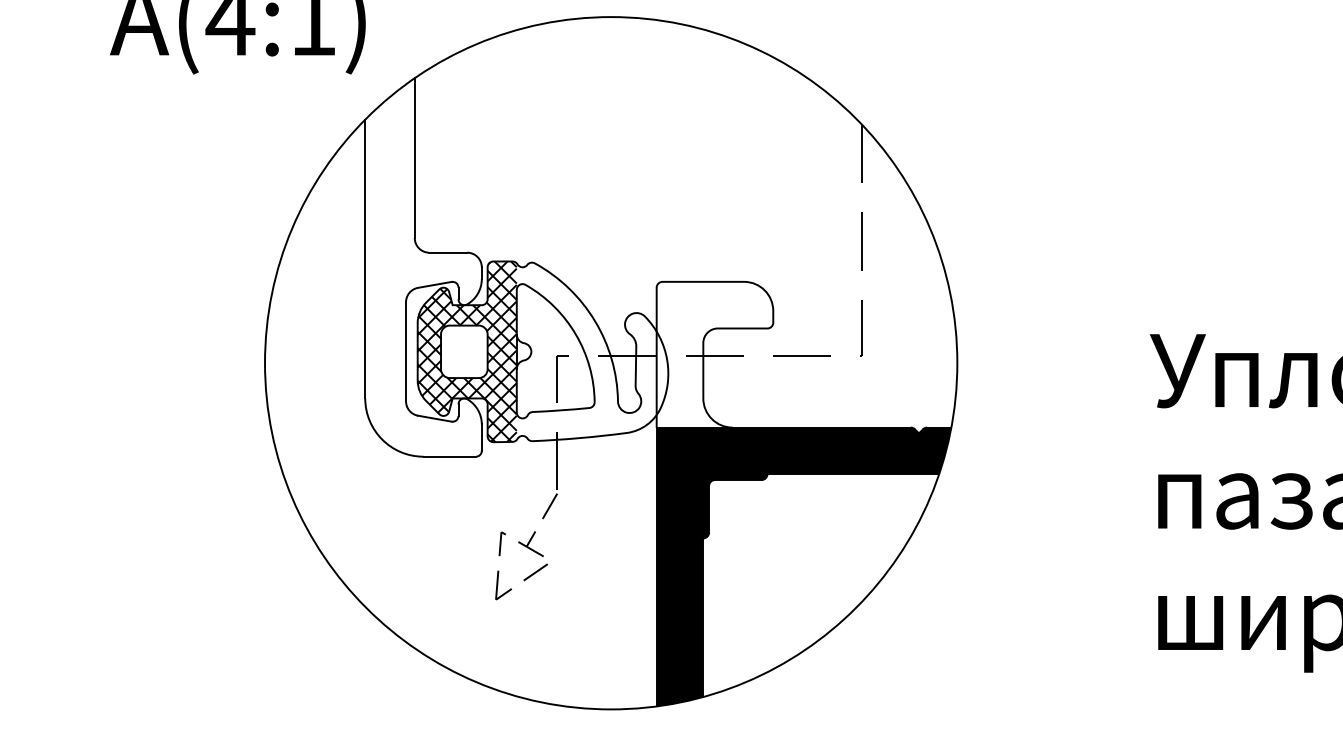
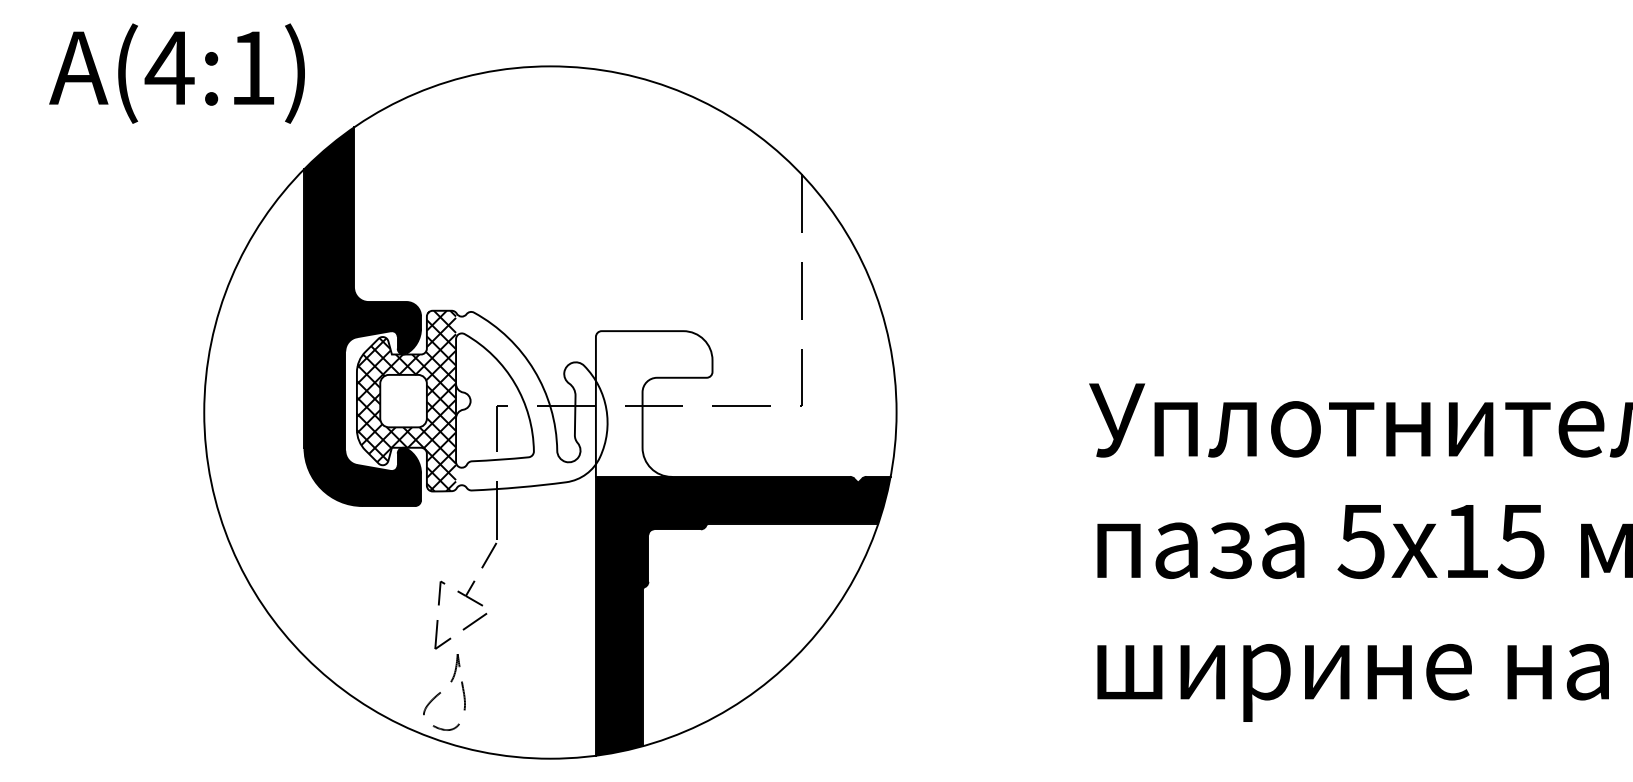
fill: (423, 267) -> (362, 316), added
curve: (501, 643) -> (440, 692), added

